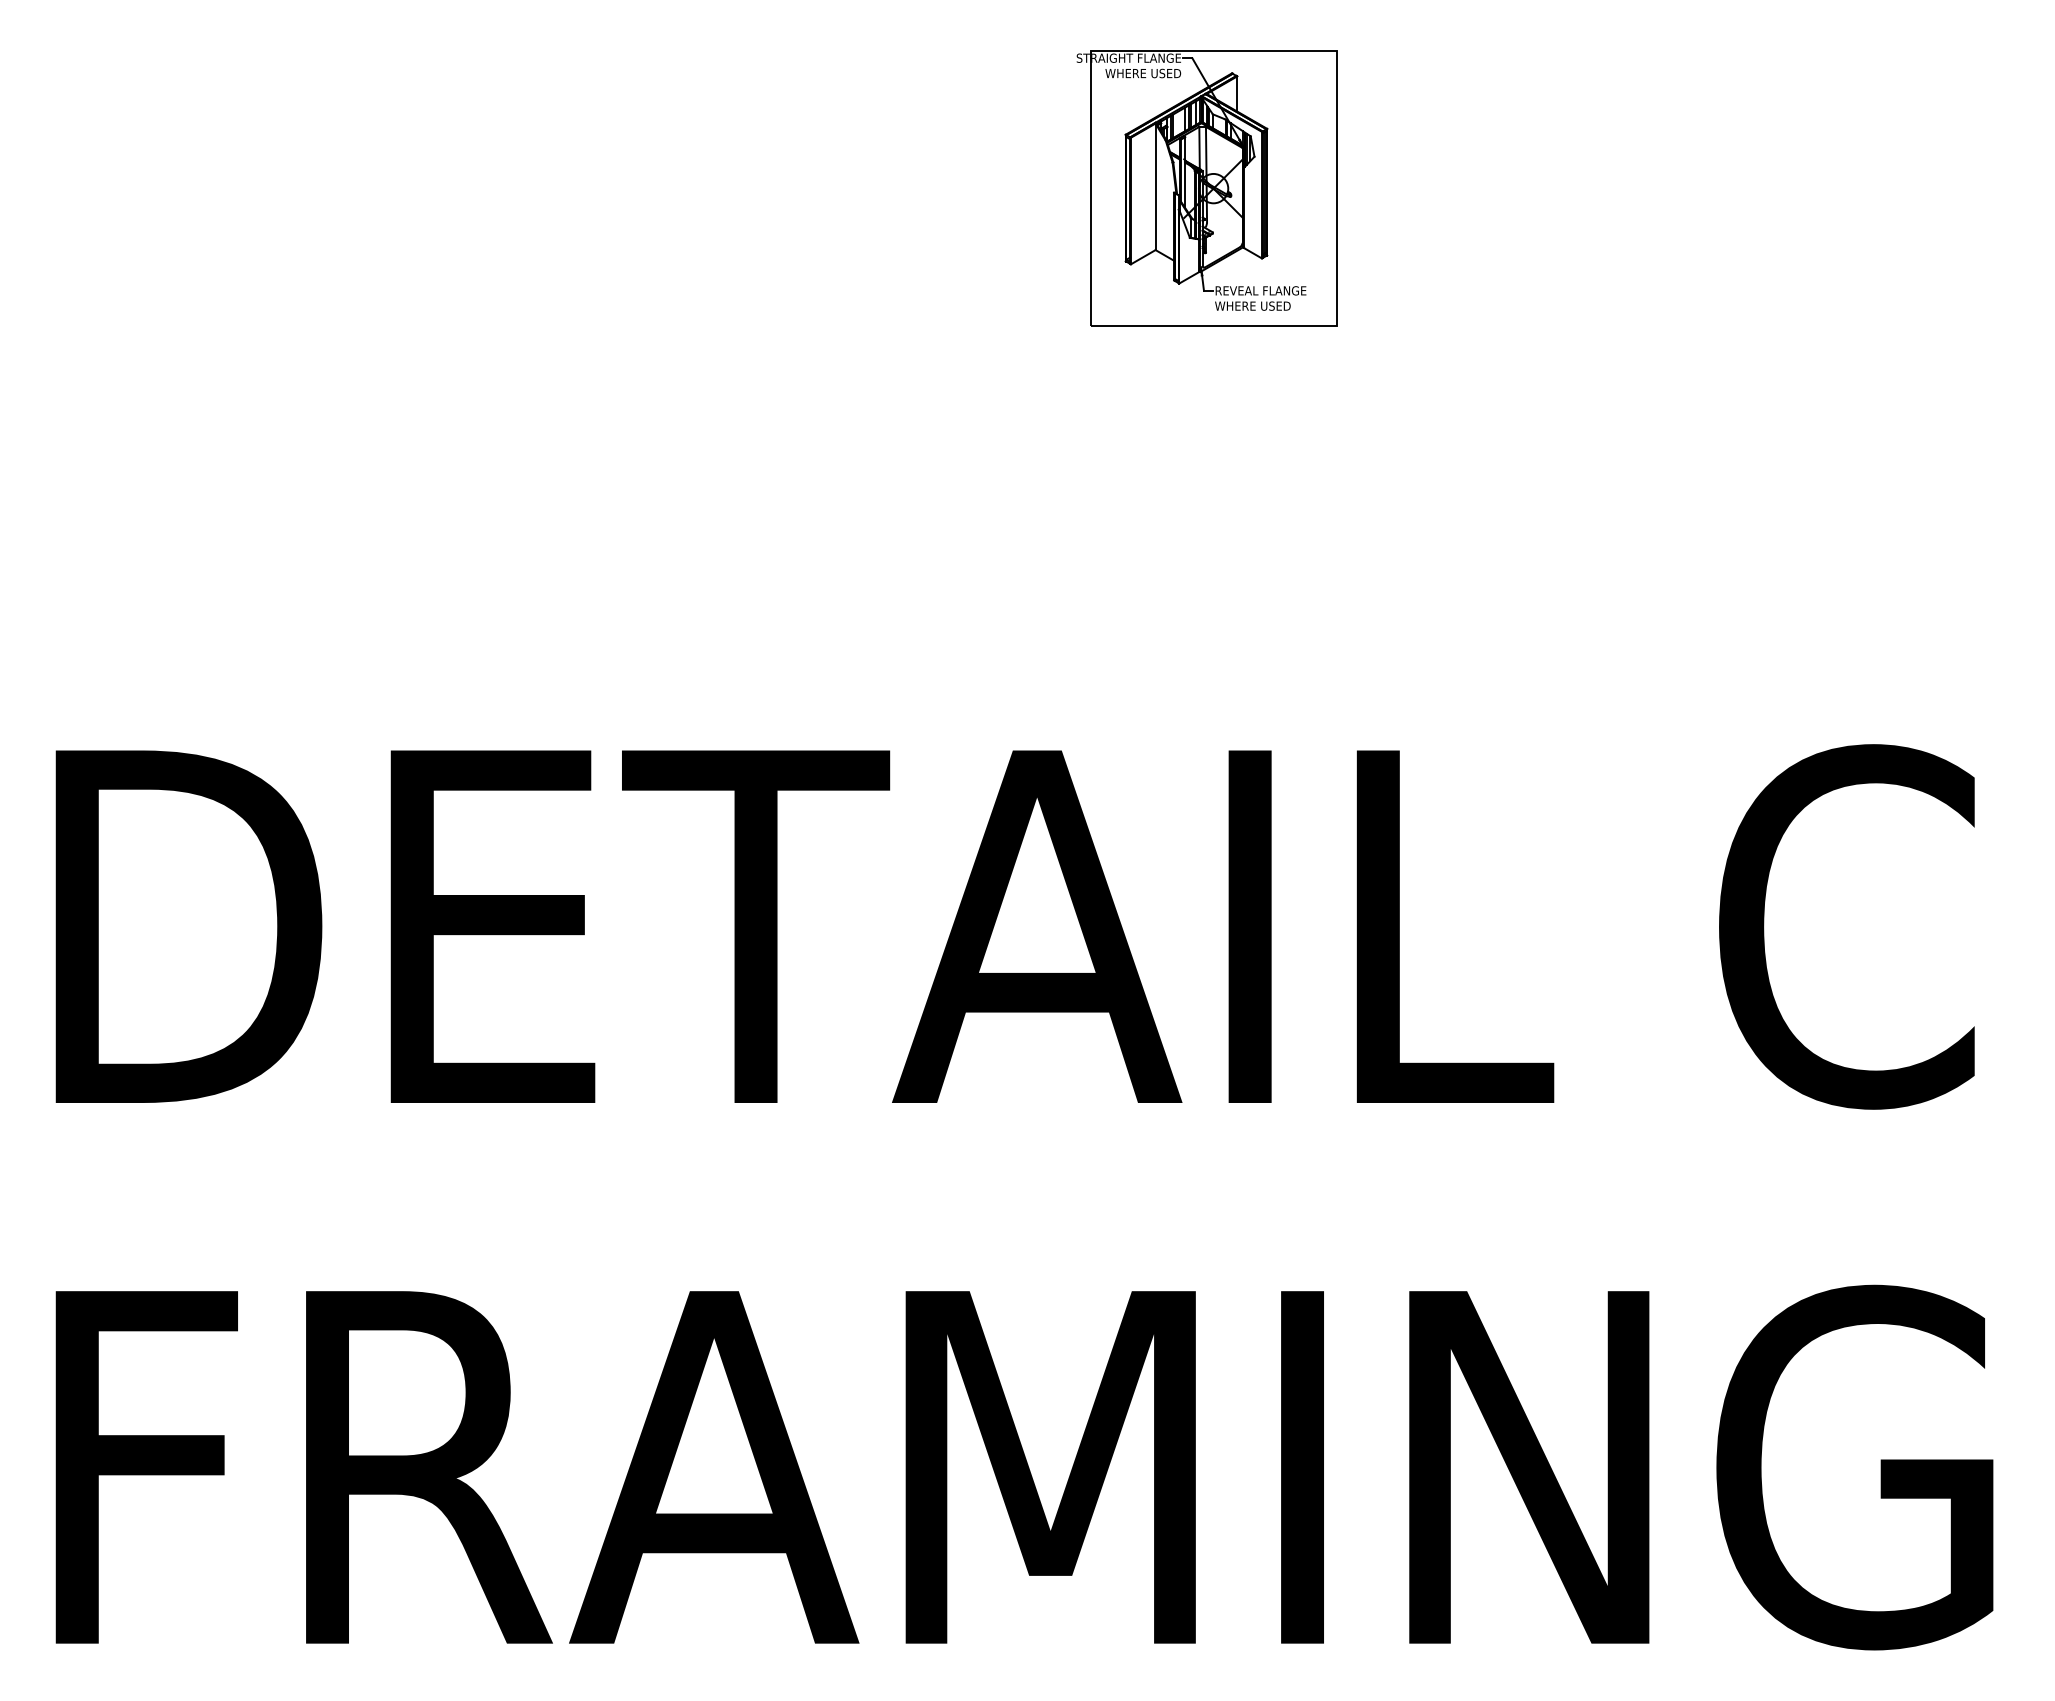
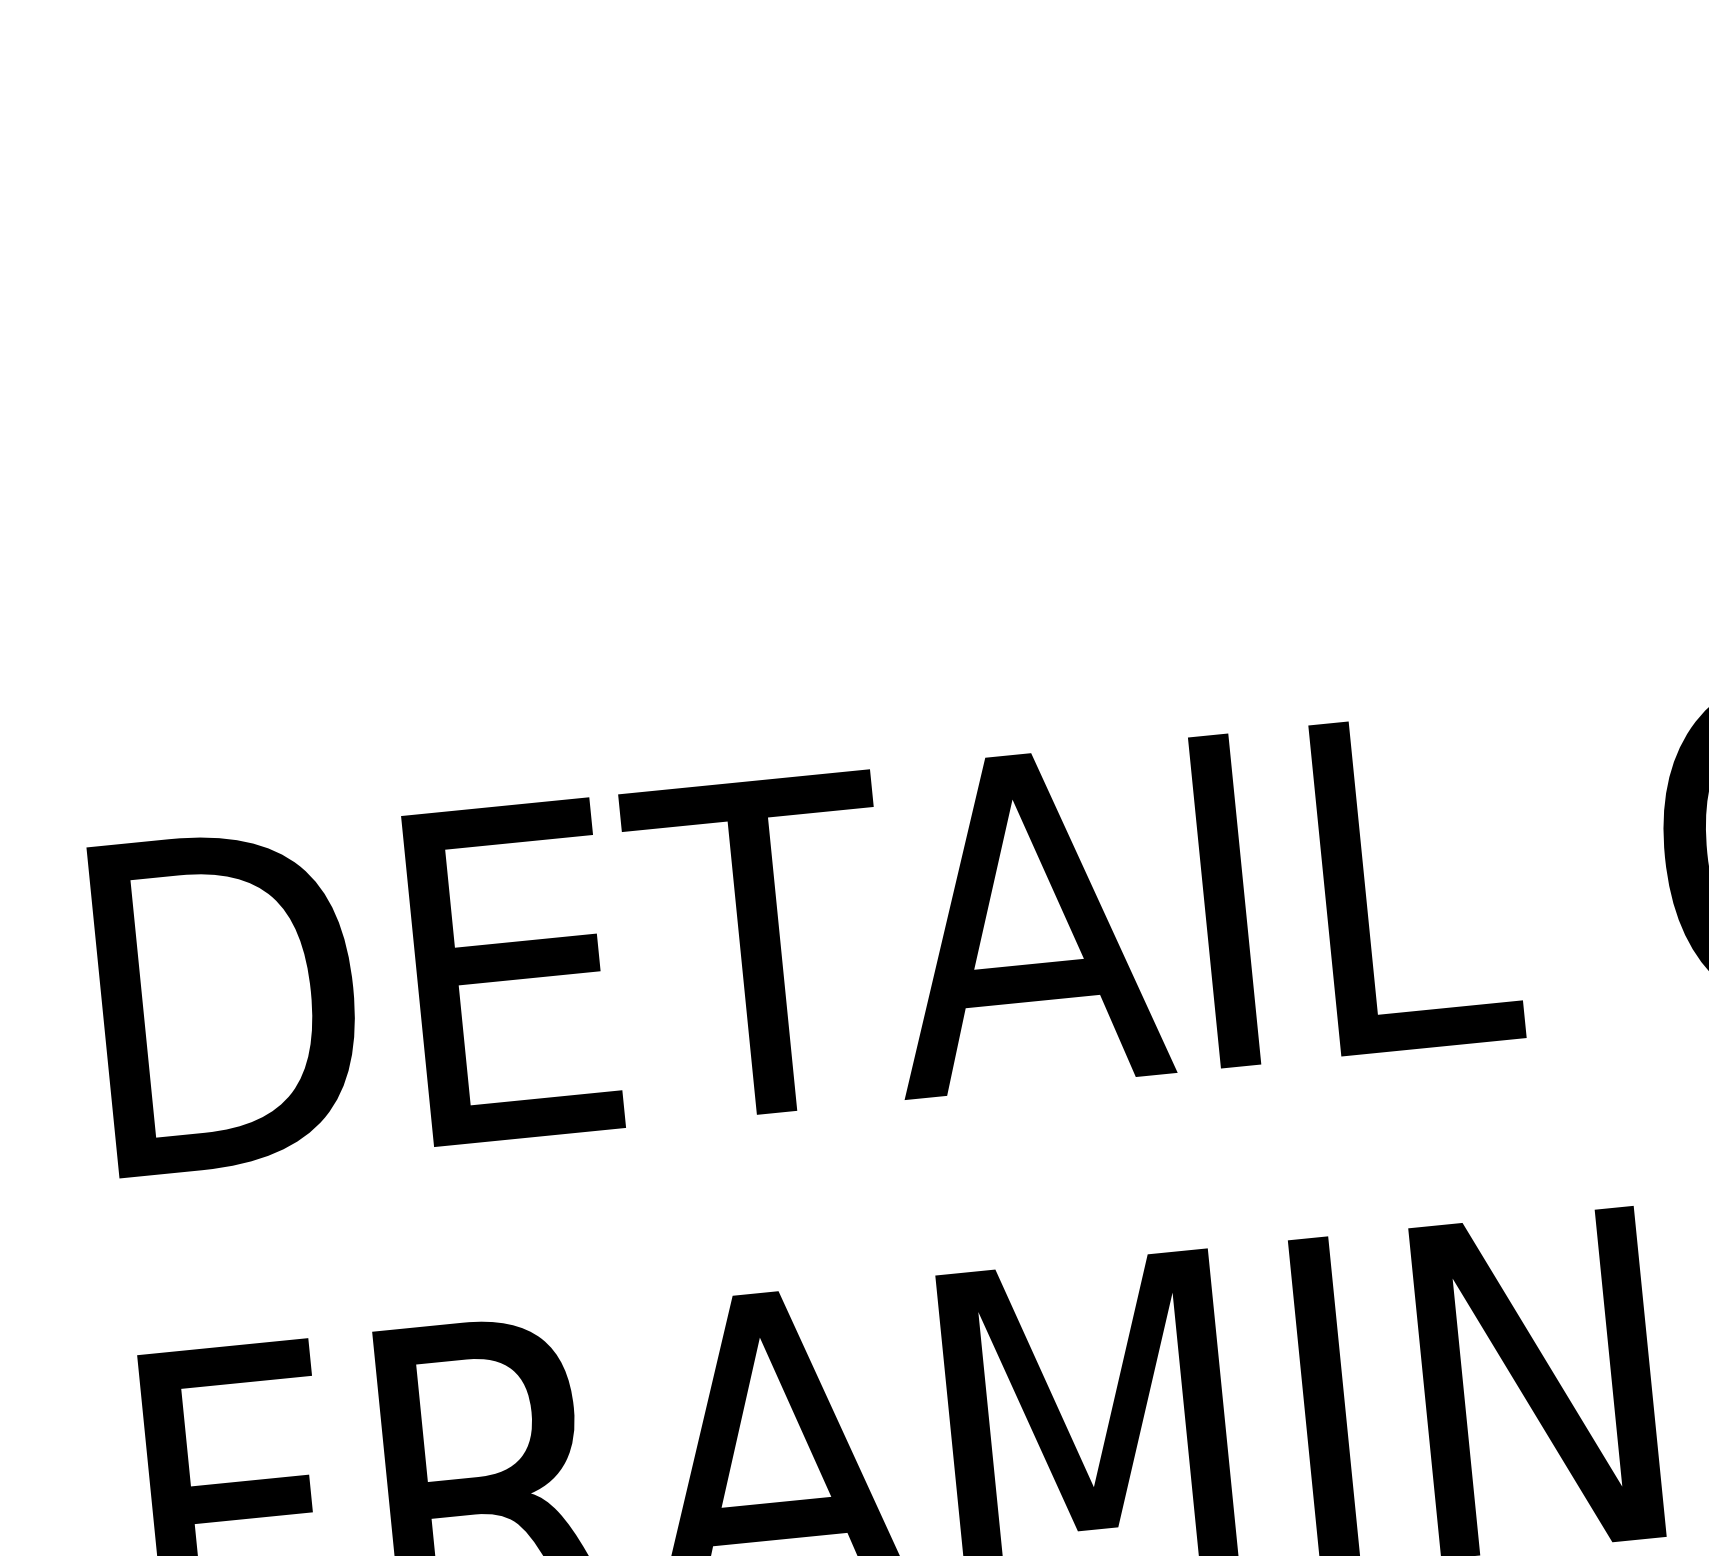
part: (1206, 188) -> (1114, 211), removed

